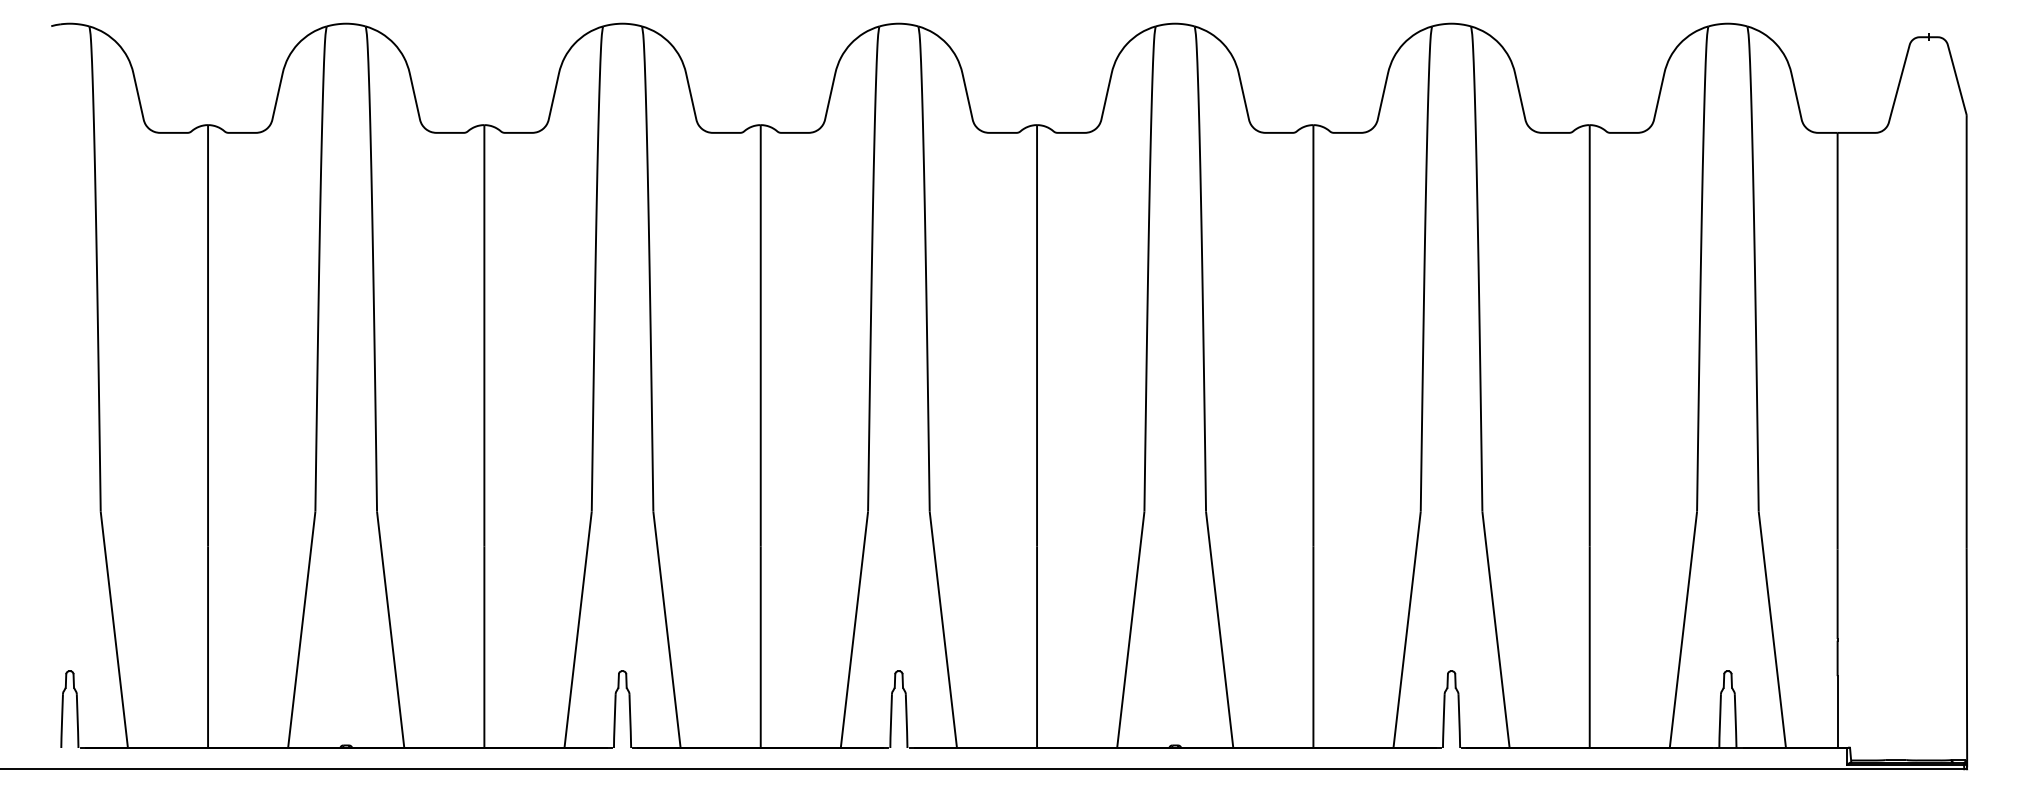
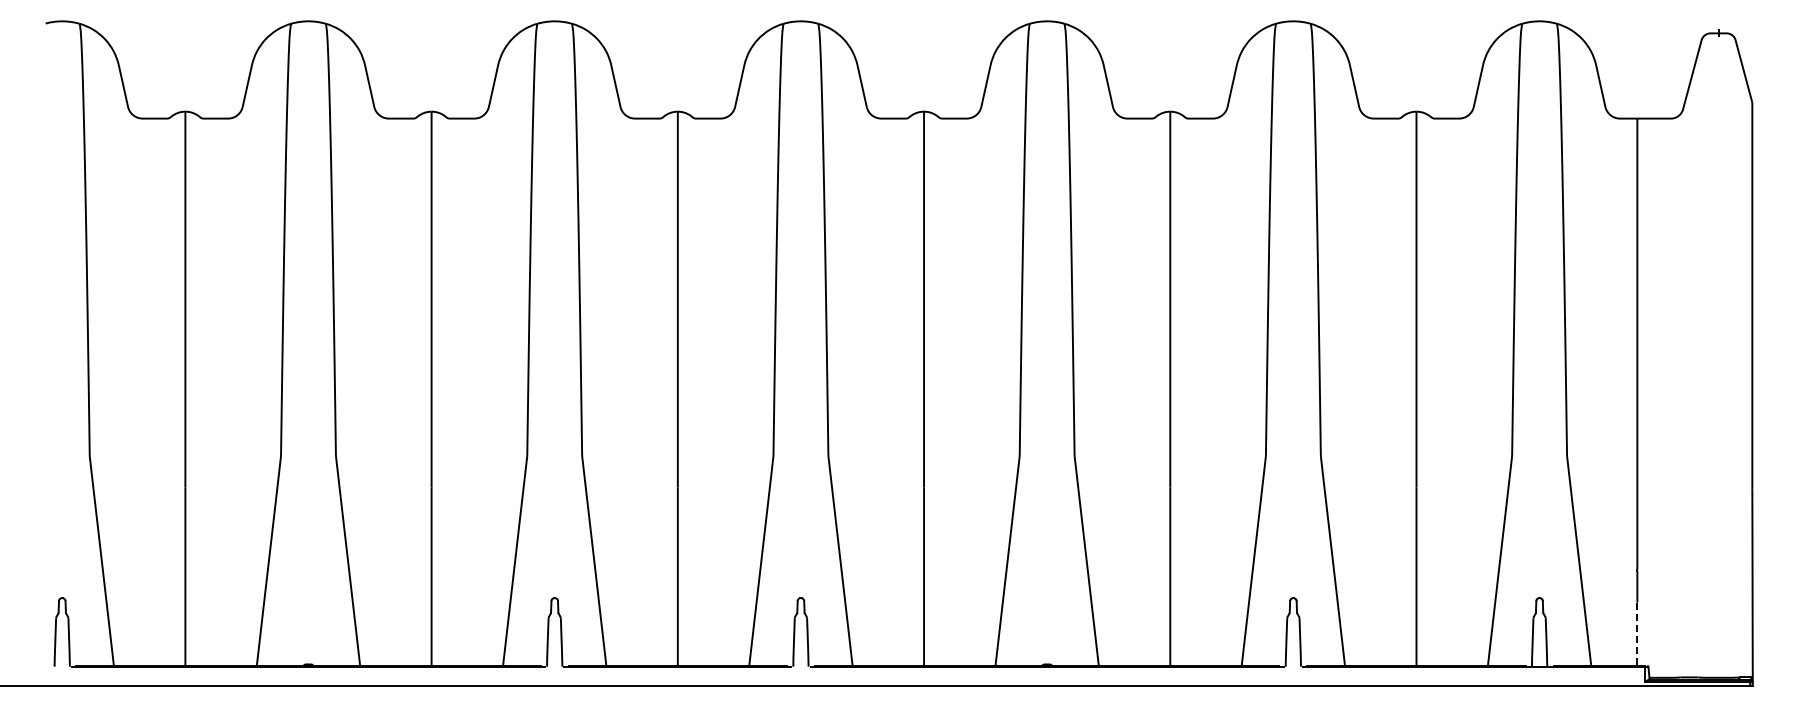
line: (1837, 711) -> (1637, 634), solid -> dashed

